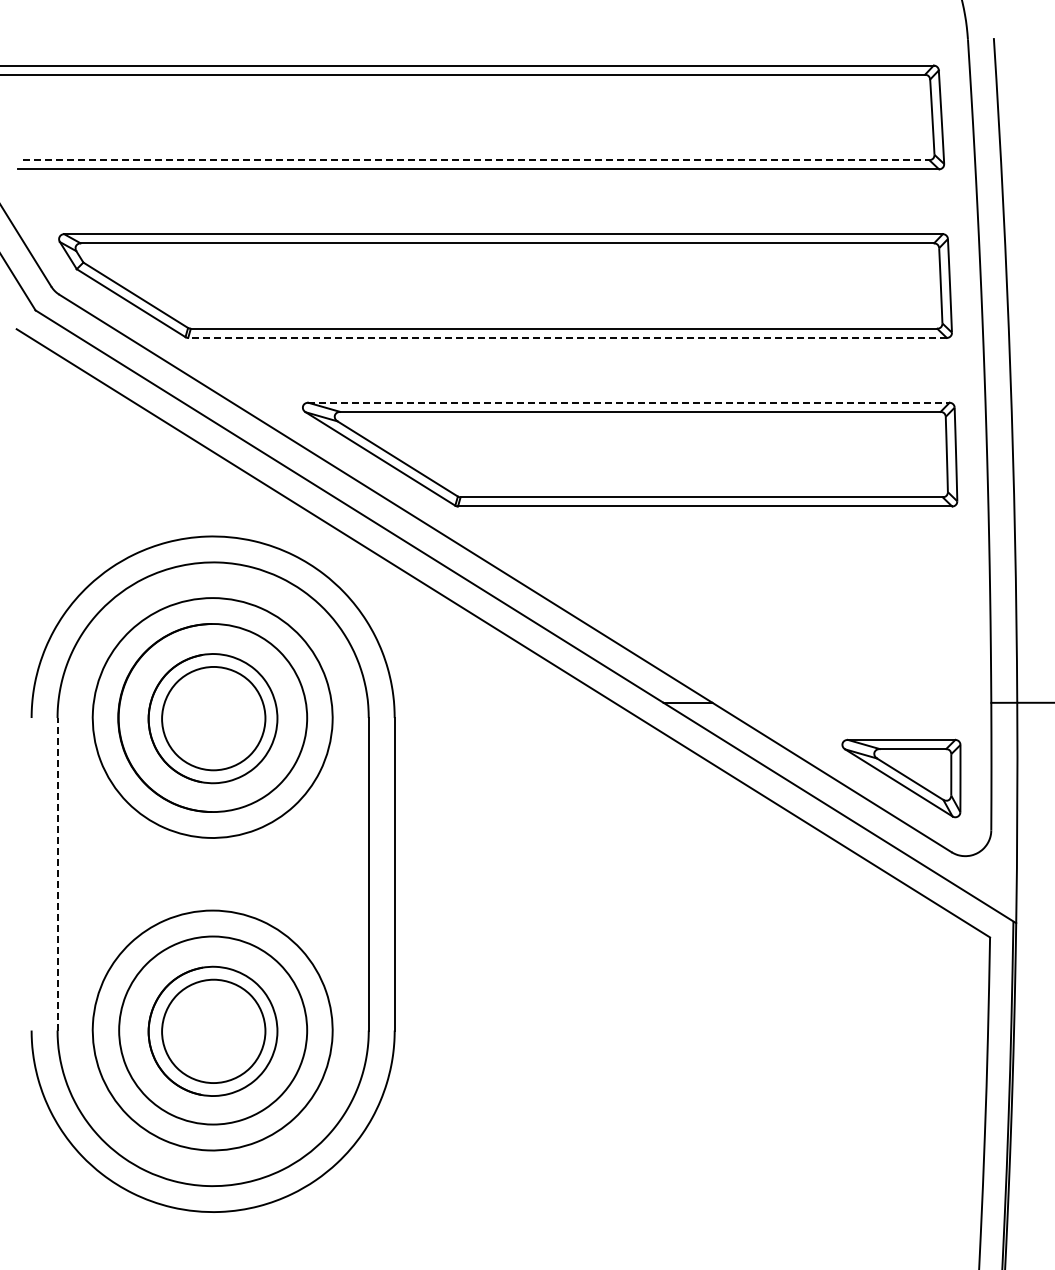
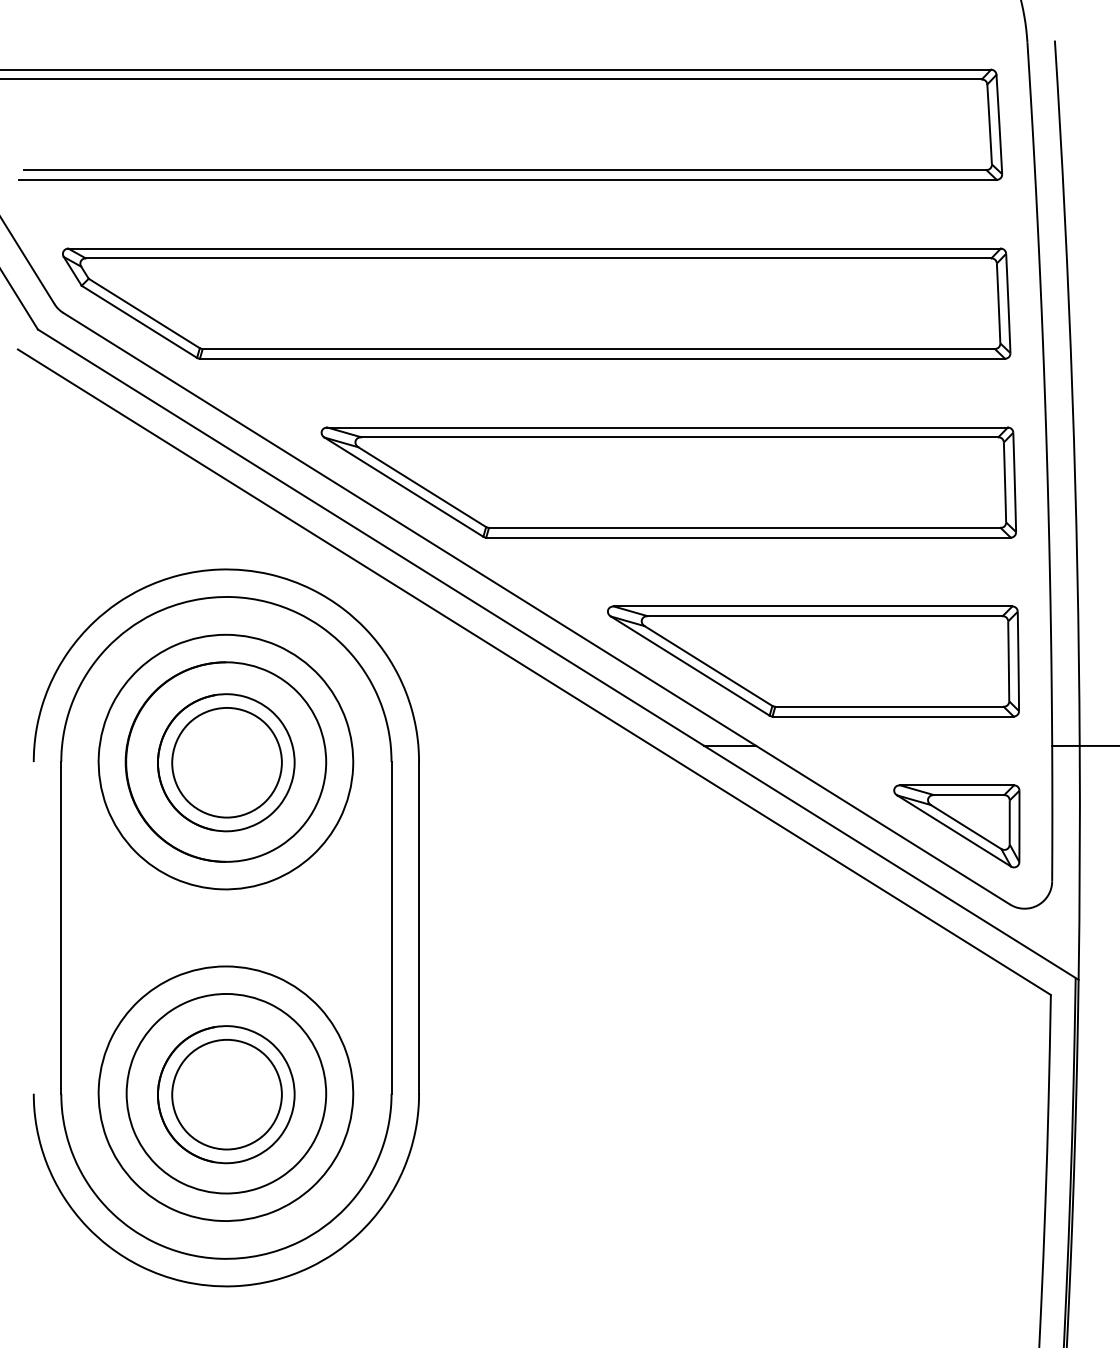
line: (476, 160) -> (505, 170), dashed -> solid
line: (567, 337) -> (602, 358), dashed -> solid
line: (628, 402) -> (667, 427), dashed -> solid
part: (765, 622) -> (812, 660), added
line: (57, 873) -> (61, 927), dashed -> solid

